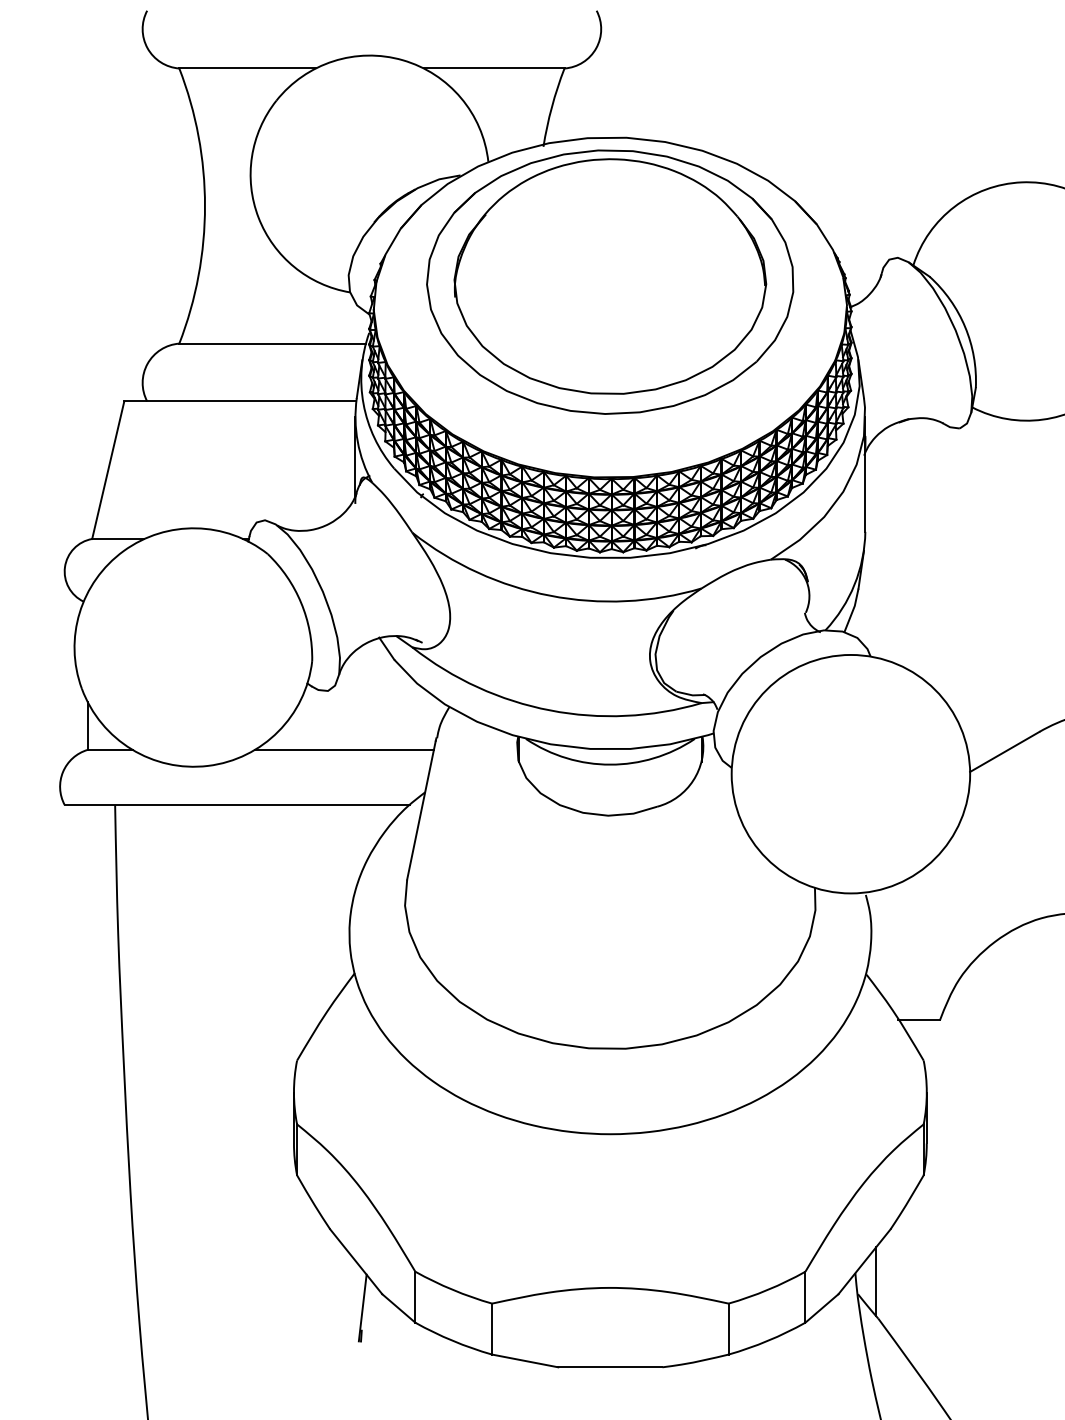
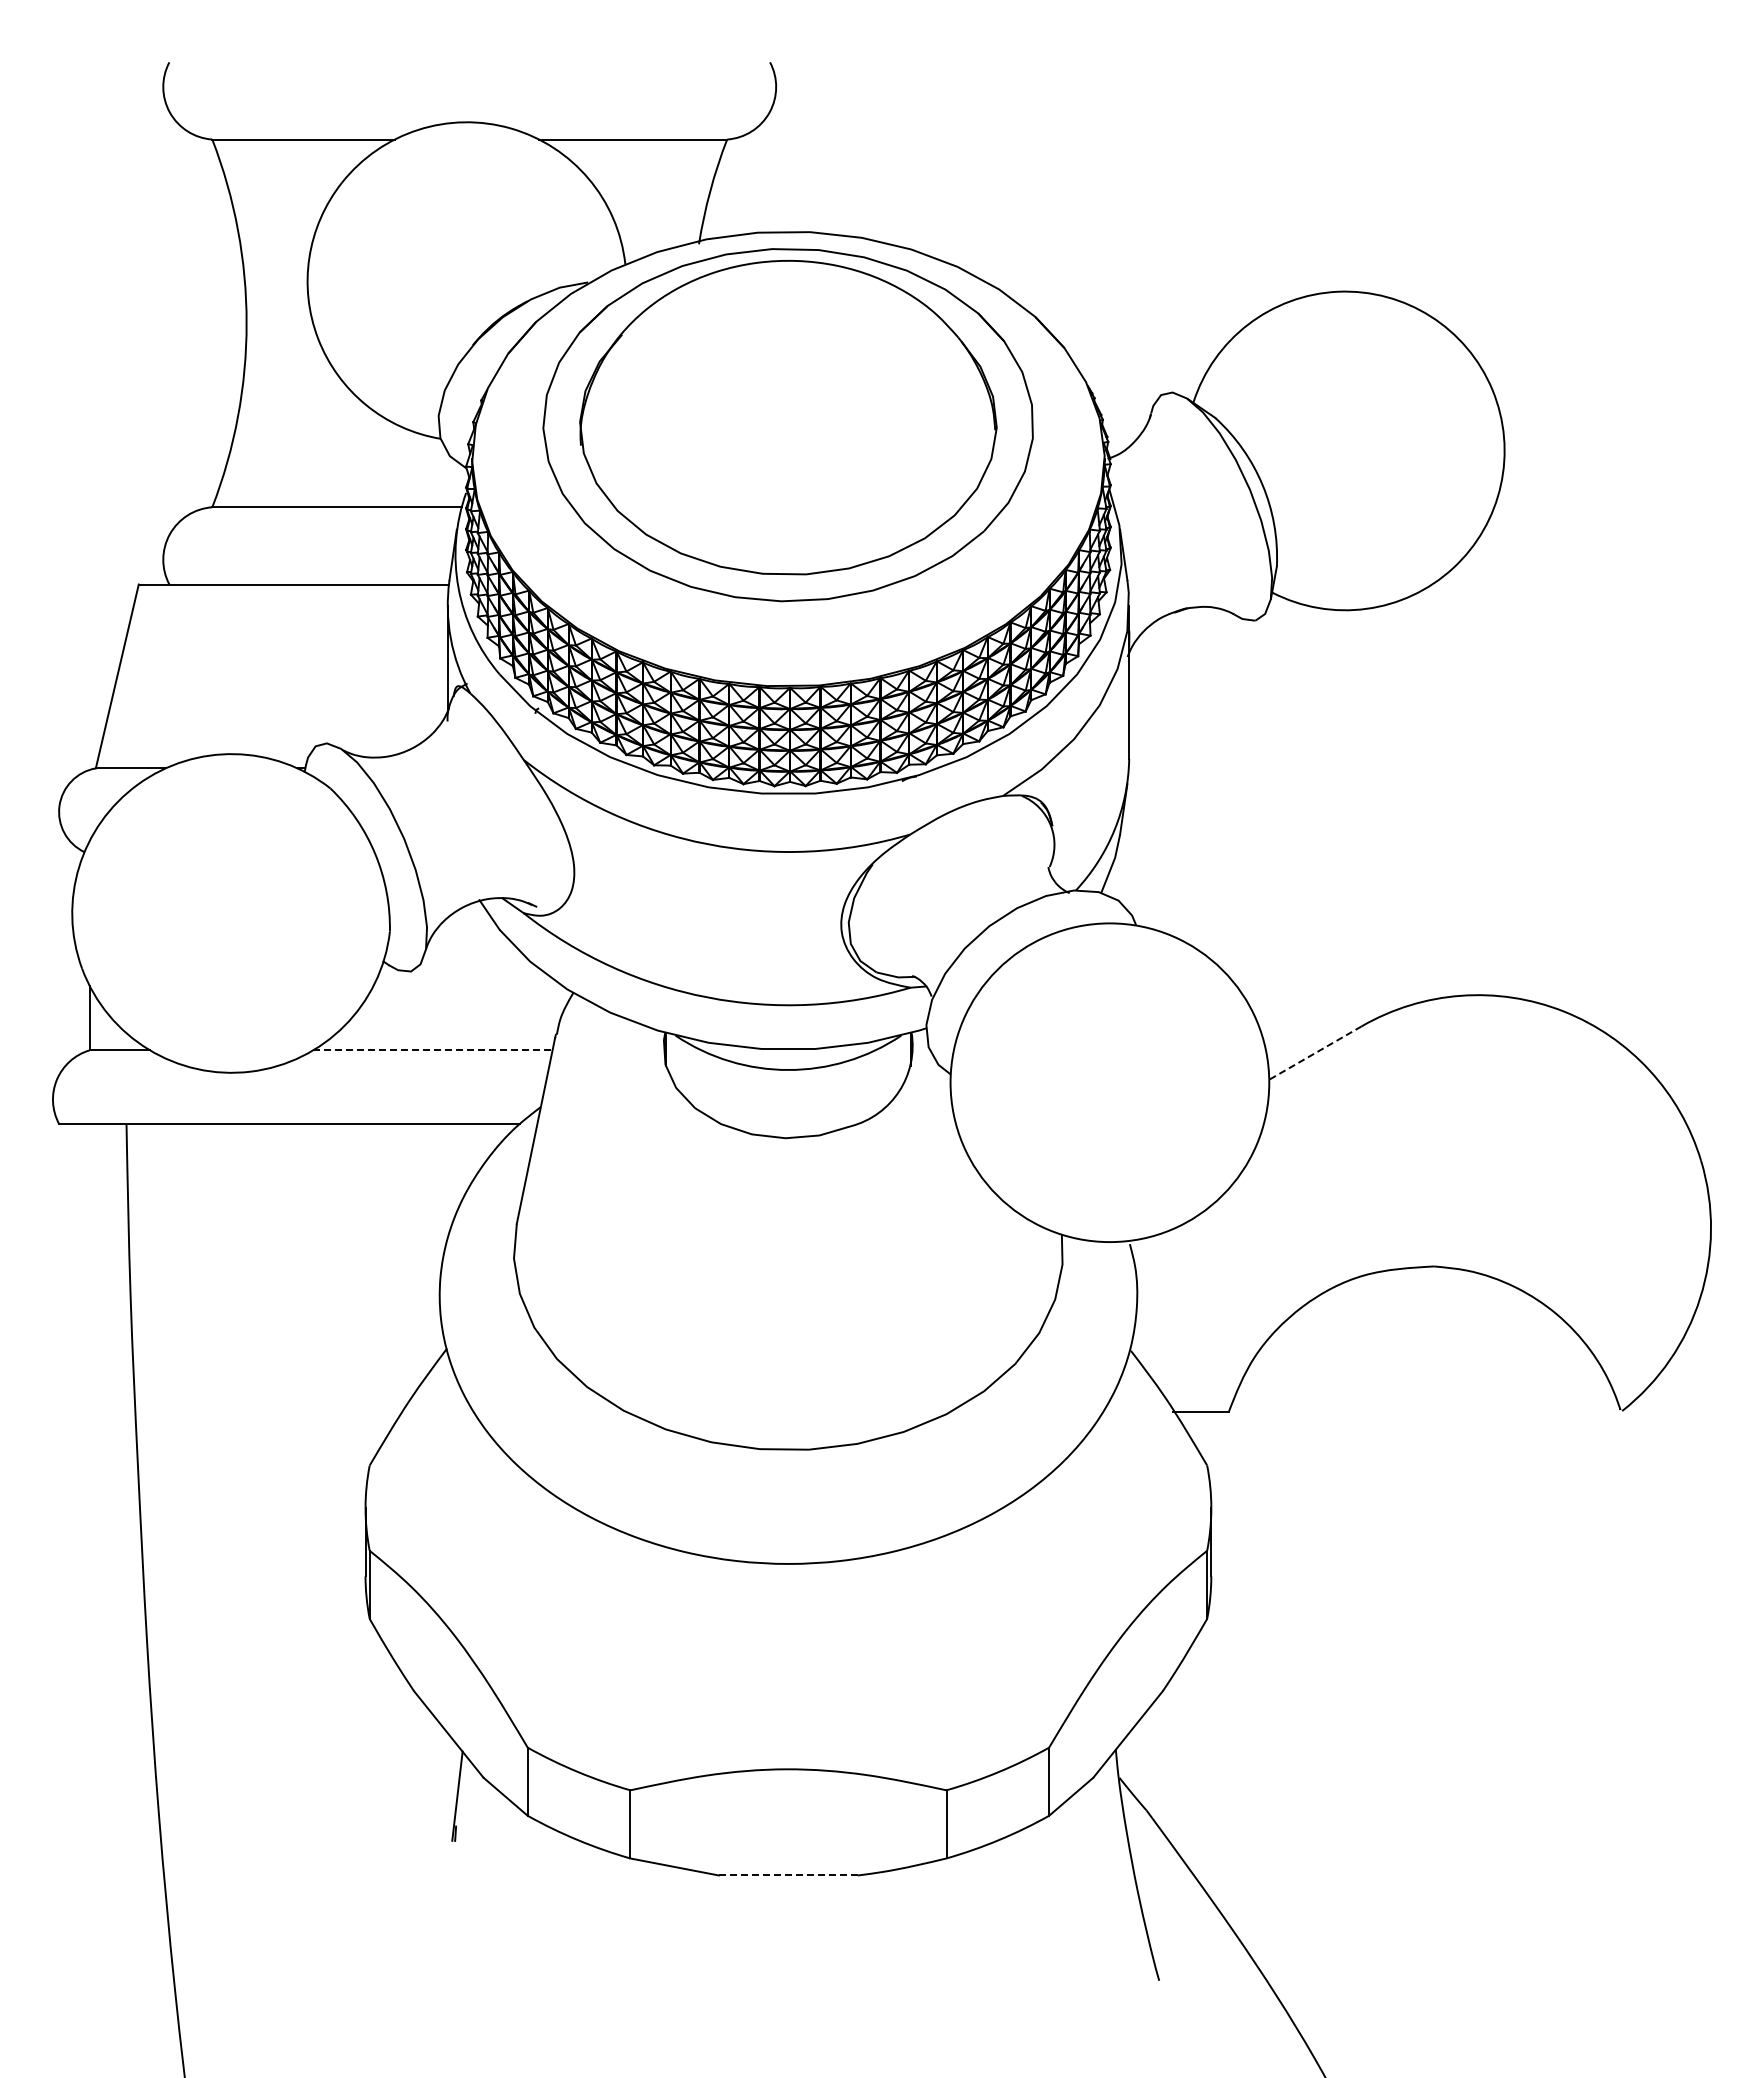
line: (344, 750) -> (432, 1050), solid -> dashed
line: (1004, 752) -> (1315, 1053), solid -> dashed
line: (876, 1281) -> (1143, 1760), removed
line: (610, 1367) -> (788, 1875), solid -> dashed

